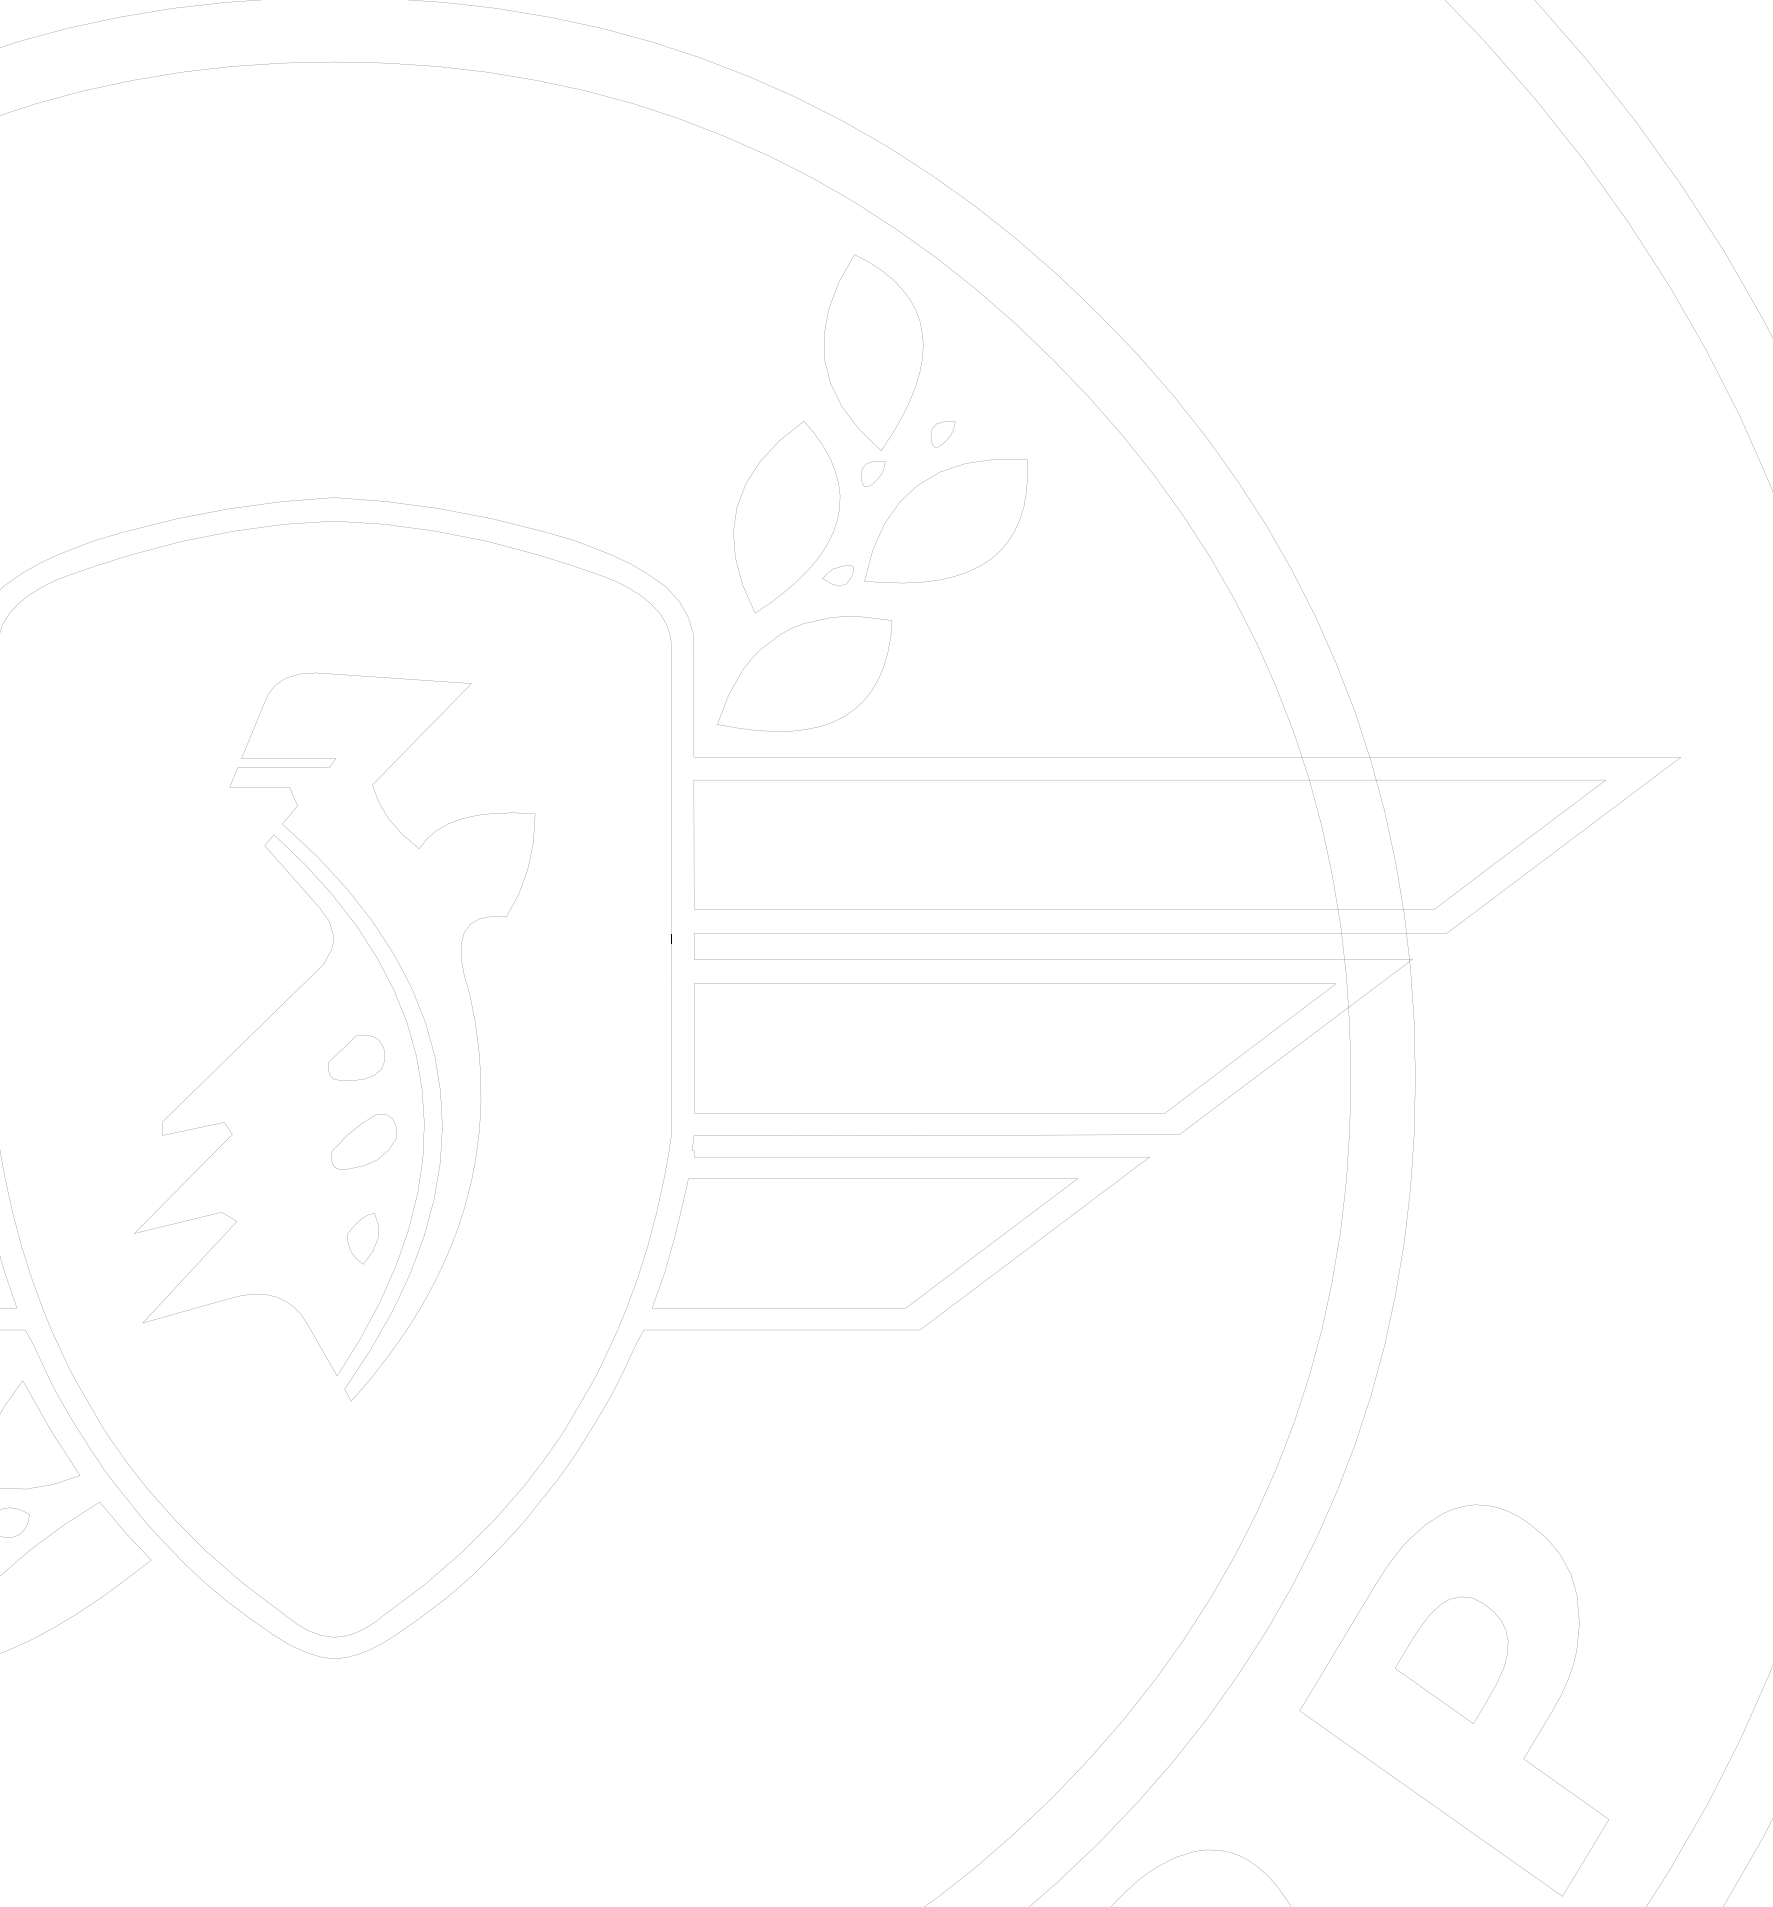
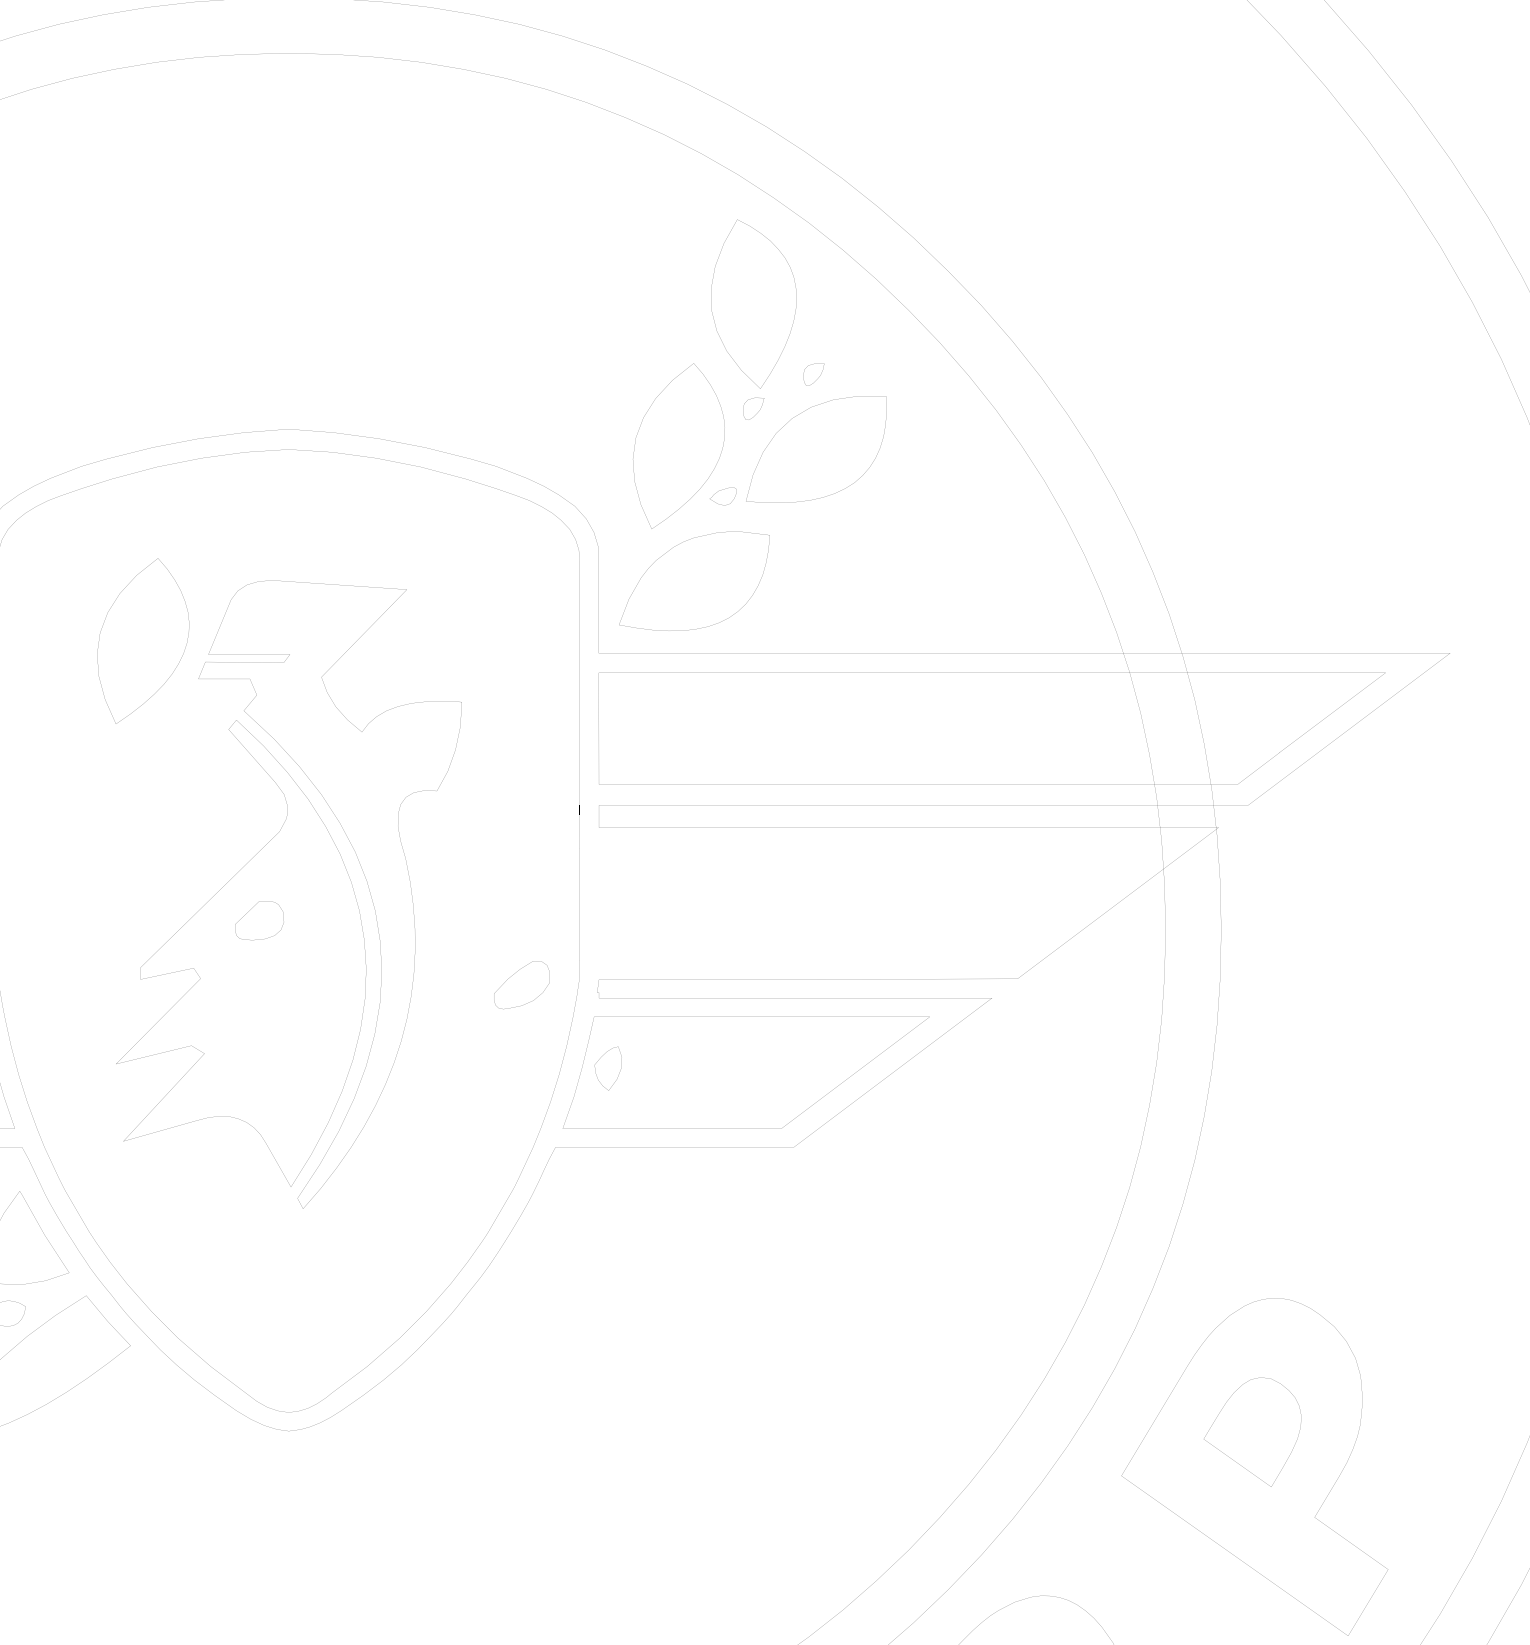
part: (208, 765) -> (180, 660), added
part: (1014, 983) -> (875, 848), removed
part: (345, 1046) -> (249, 910), moved
part: (353, 1130) -> (513, 975), moved
part: (352, 1228) -> (599, 1059), moved

